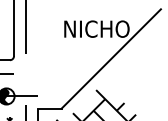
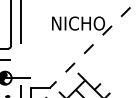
line: (111, 58) -> (90, 47), solid -> dashed

